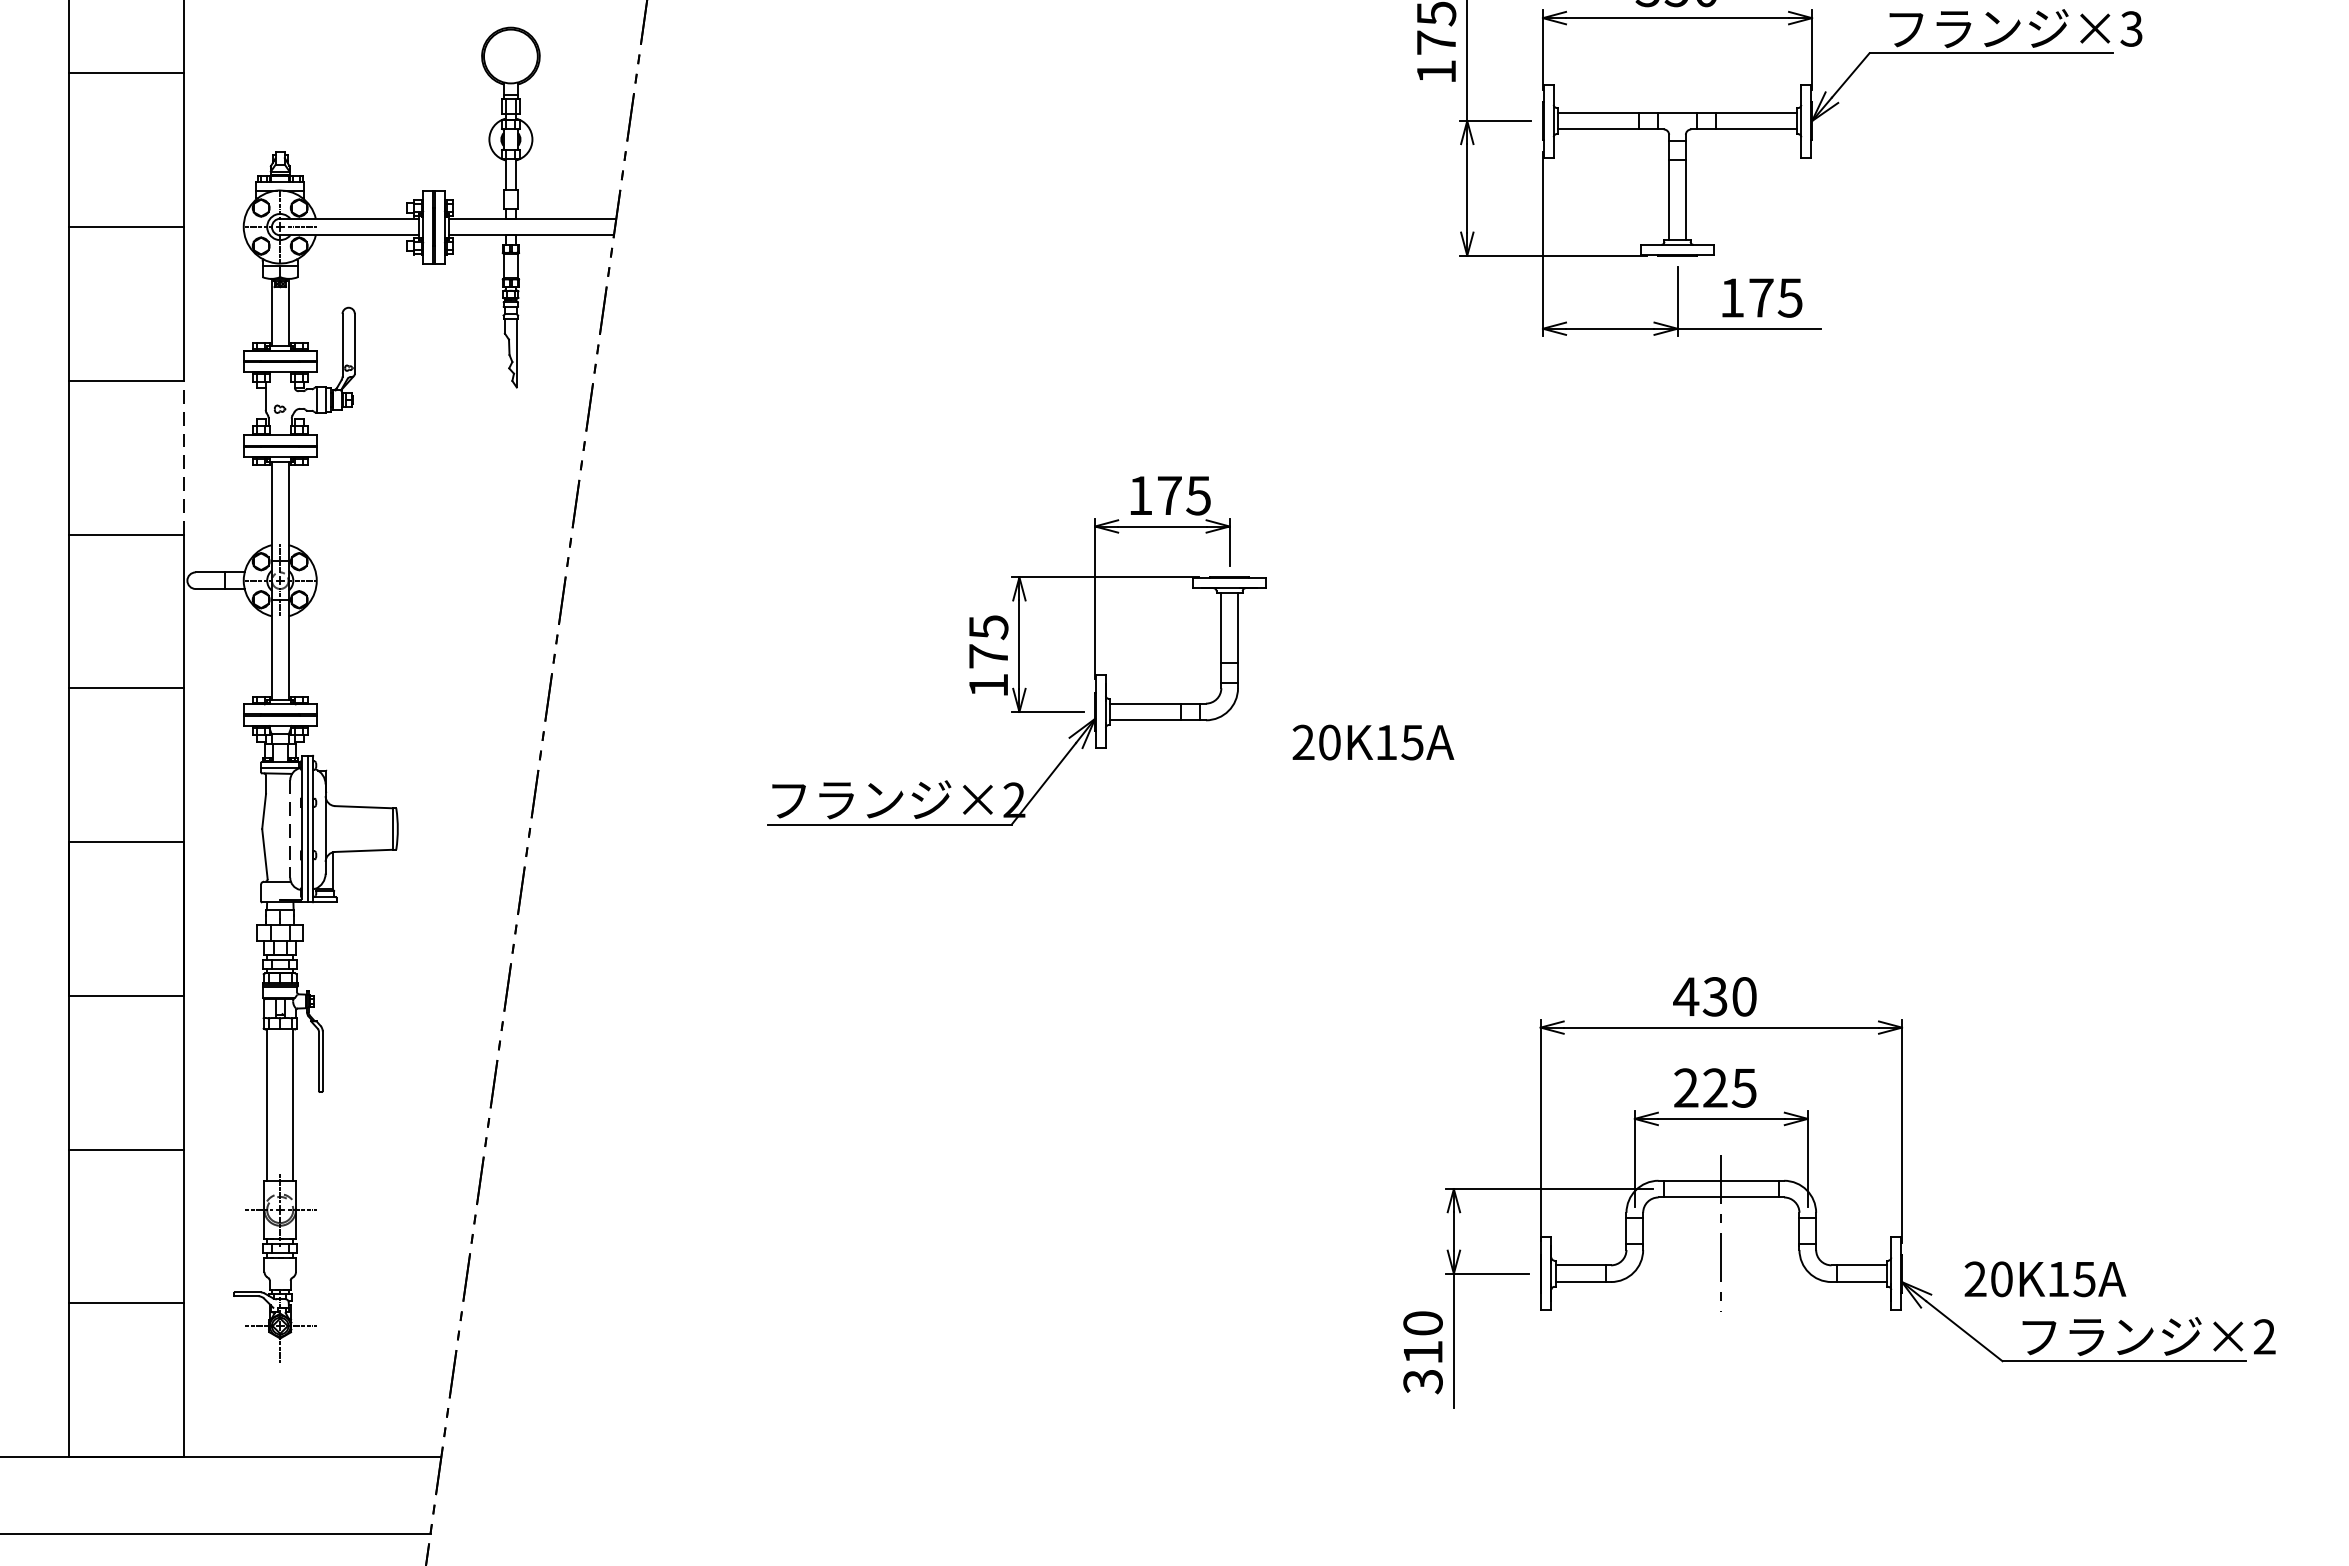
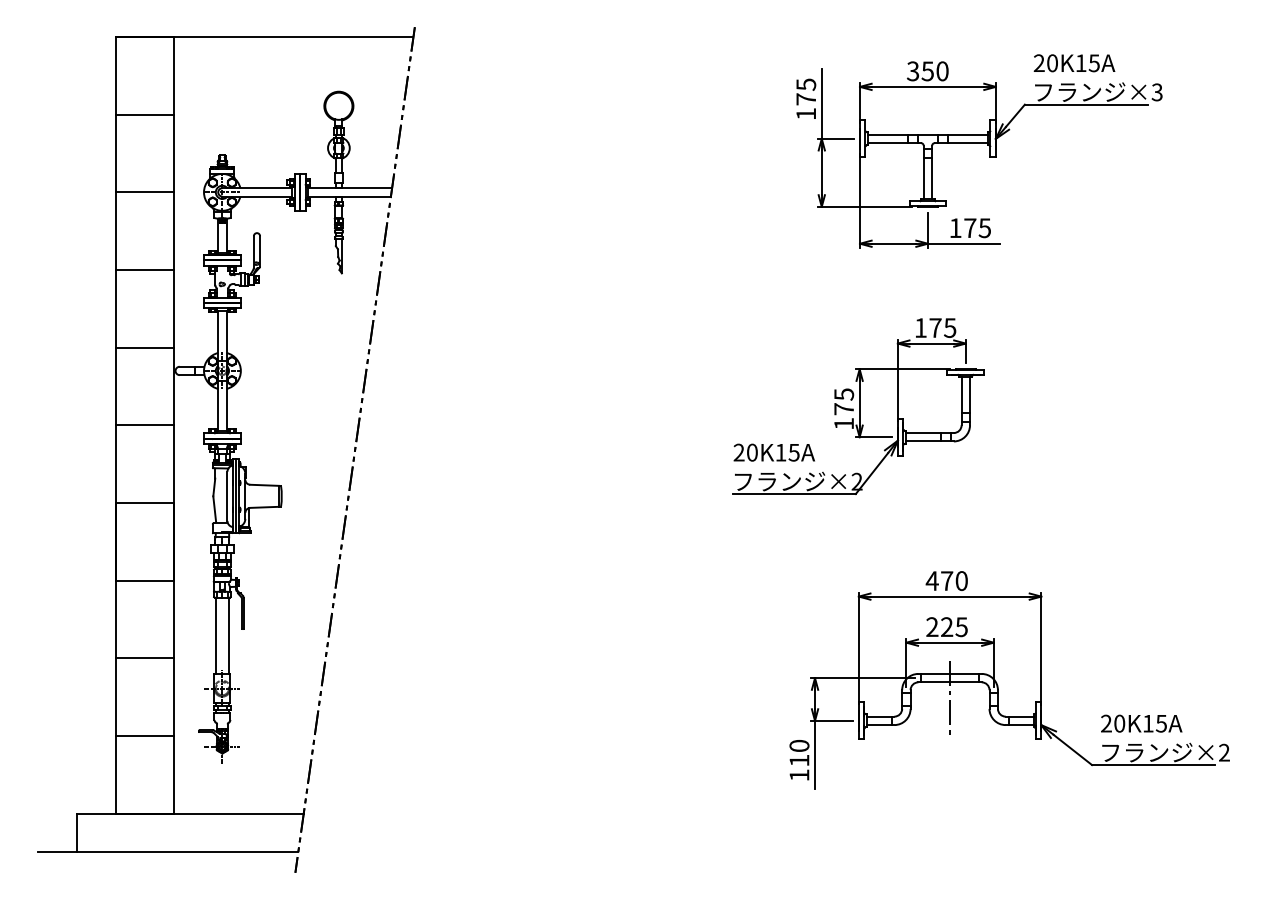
line: (183, 457) -> (173, 308), dashed -> solid
part: (1017, 651) -> (858, 406), moved
line: (290, 829) -> (227, 496), dashed -> solid
text: (1714, 997) -> (946, 581), 430 -> 470
text: (2045, 1278) -> (1141, 723), moved
text: (1423, 1381) -> (799, 775), 310 -> 110

